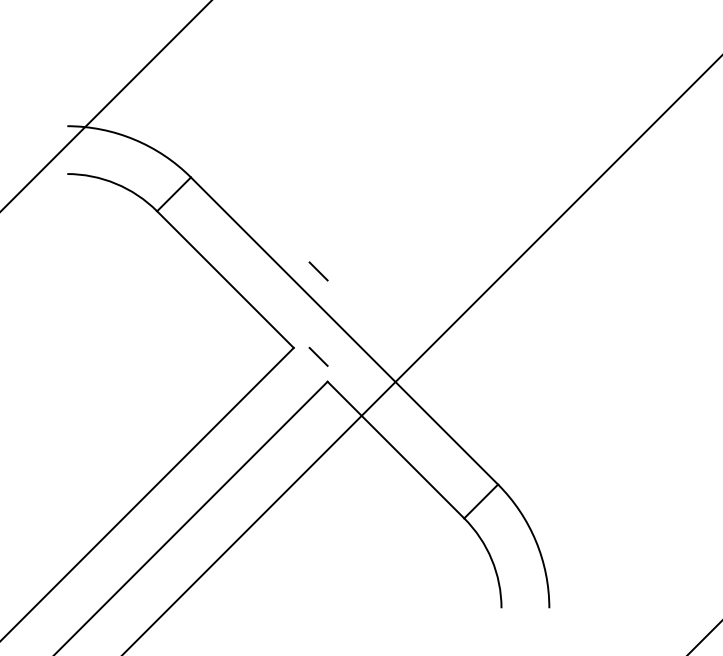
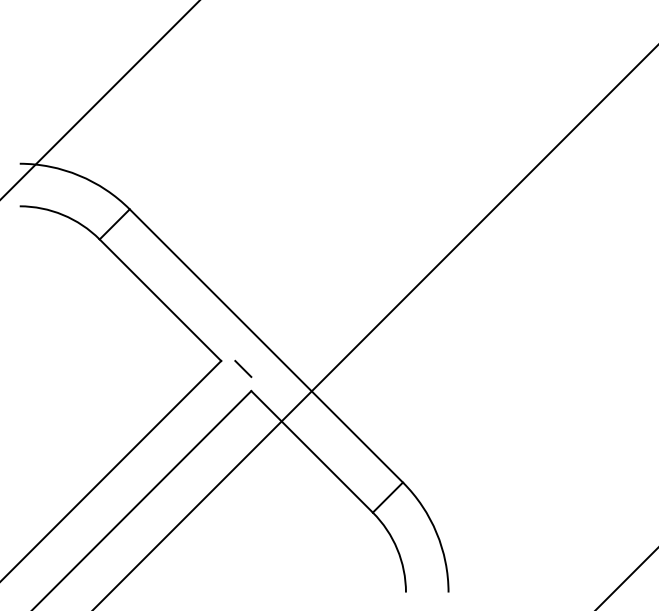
line: (318, 270) -> (243, 292), removed

